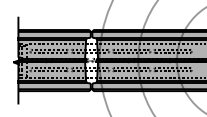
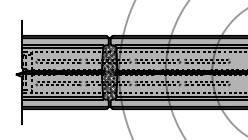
hatch: (91, 59) -> (109, 71), added

